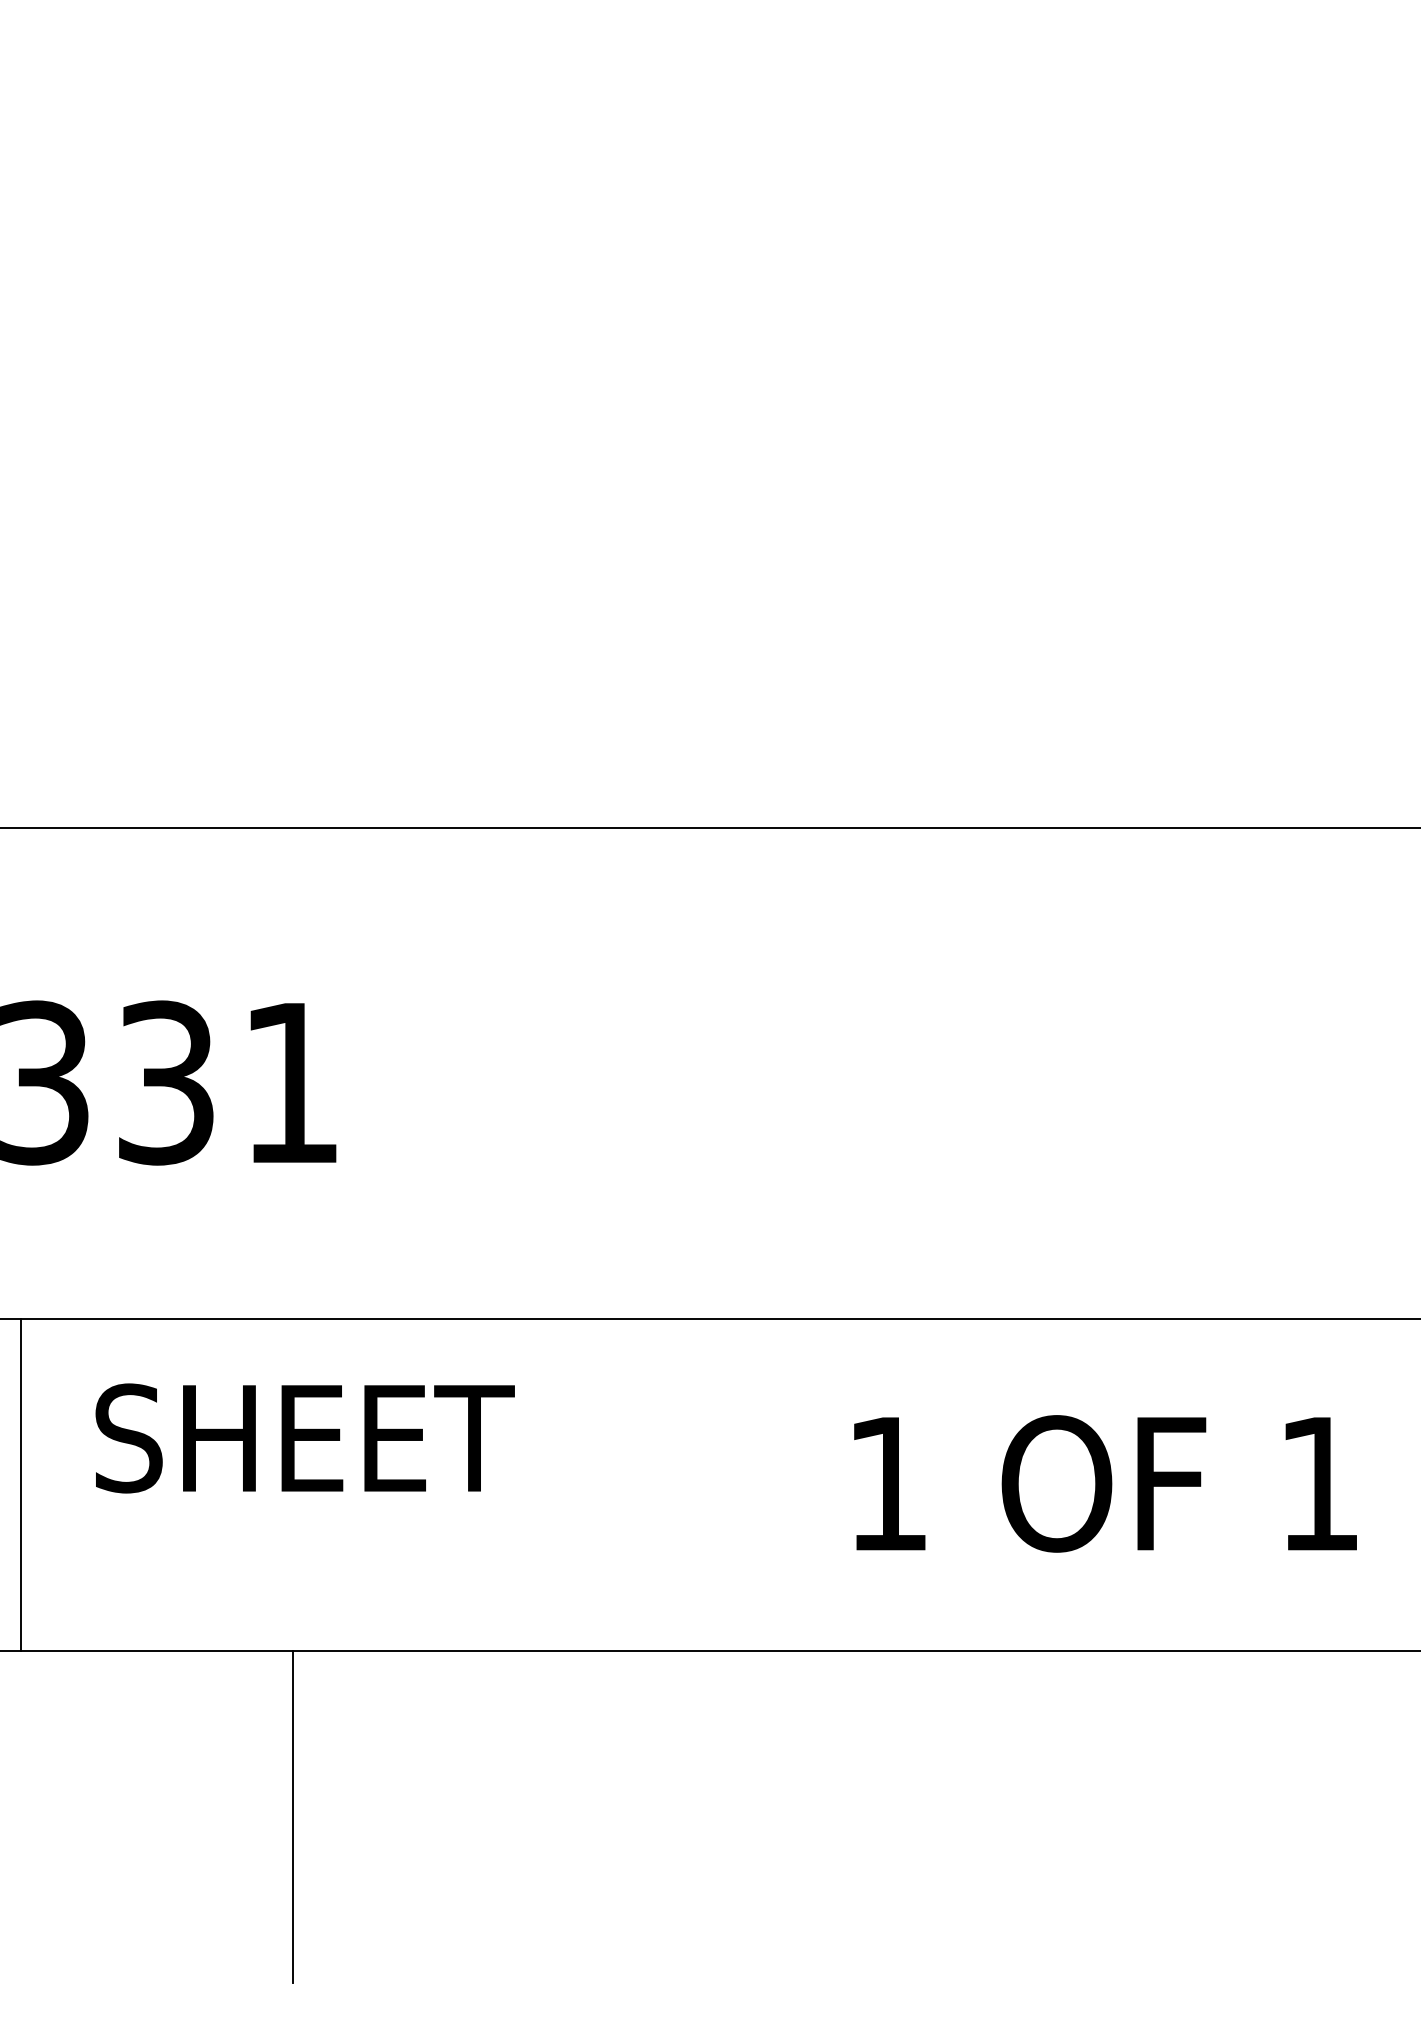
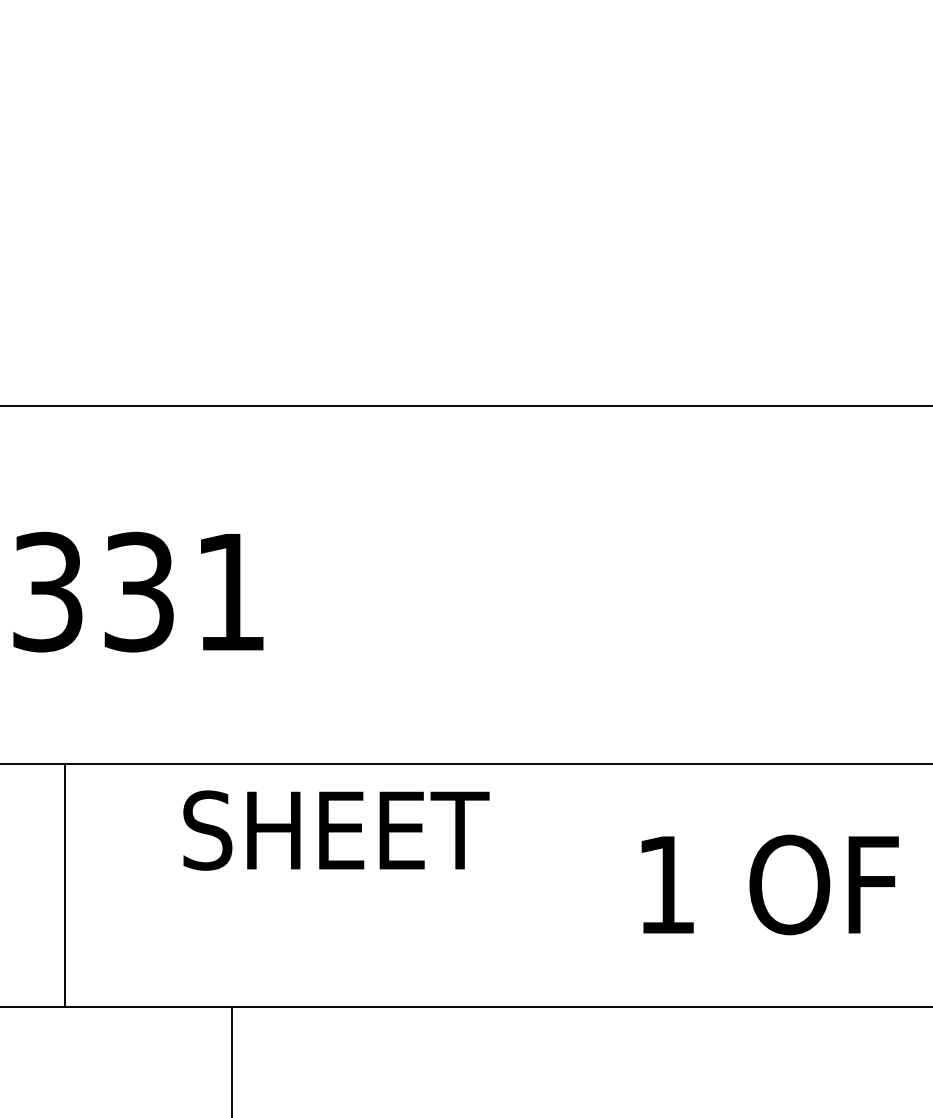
text: (304, 1438) -> (335, 830), moved
line: (20, 1484) -> (64, 885), moved

